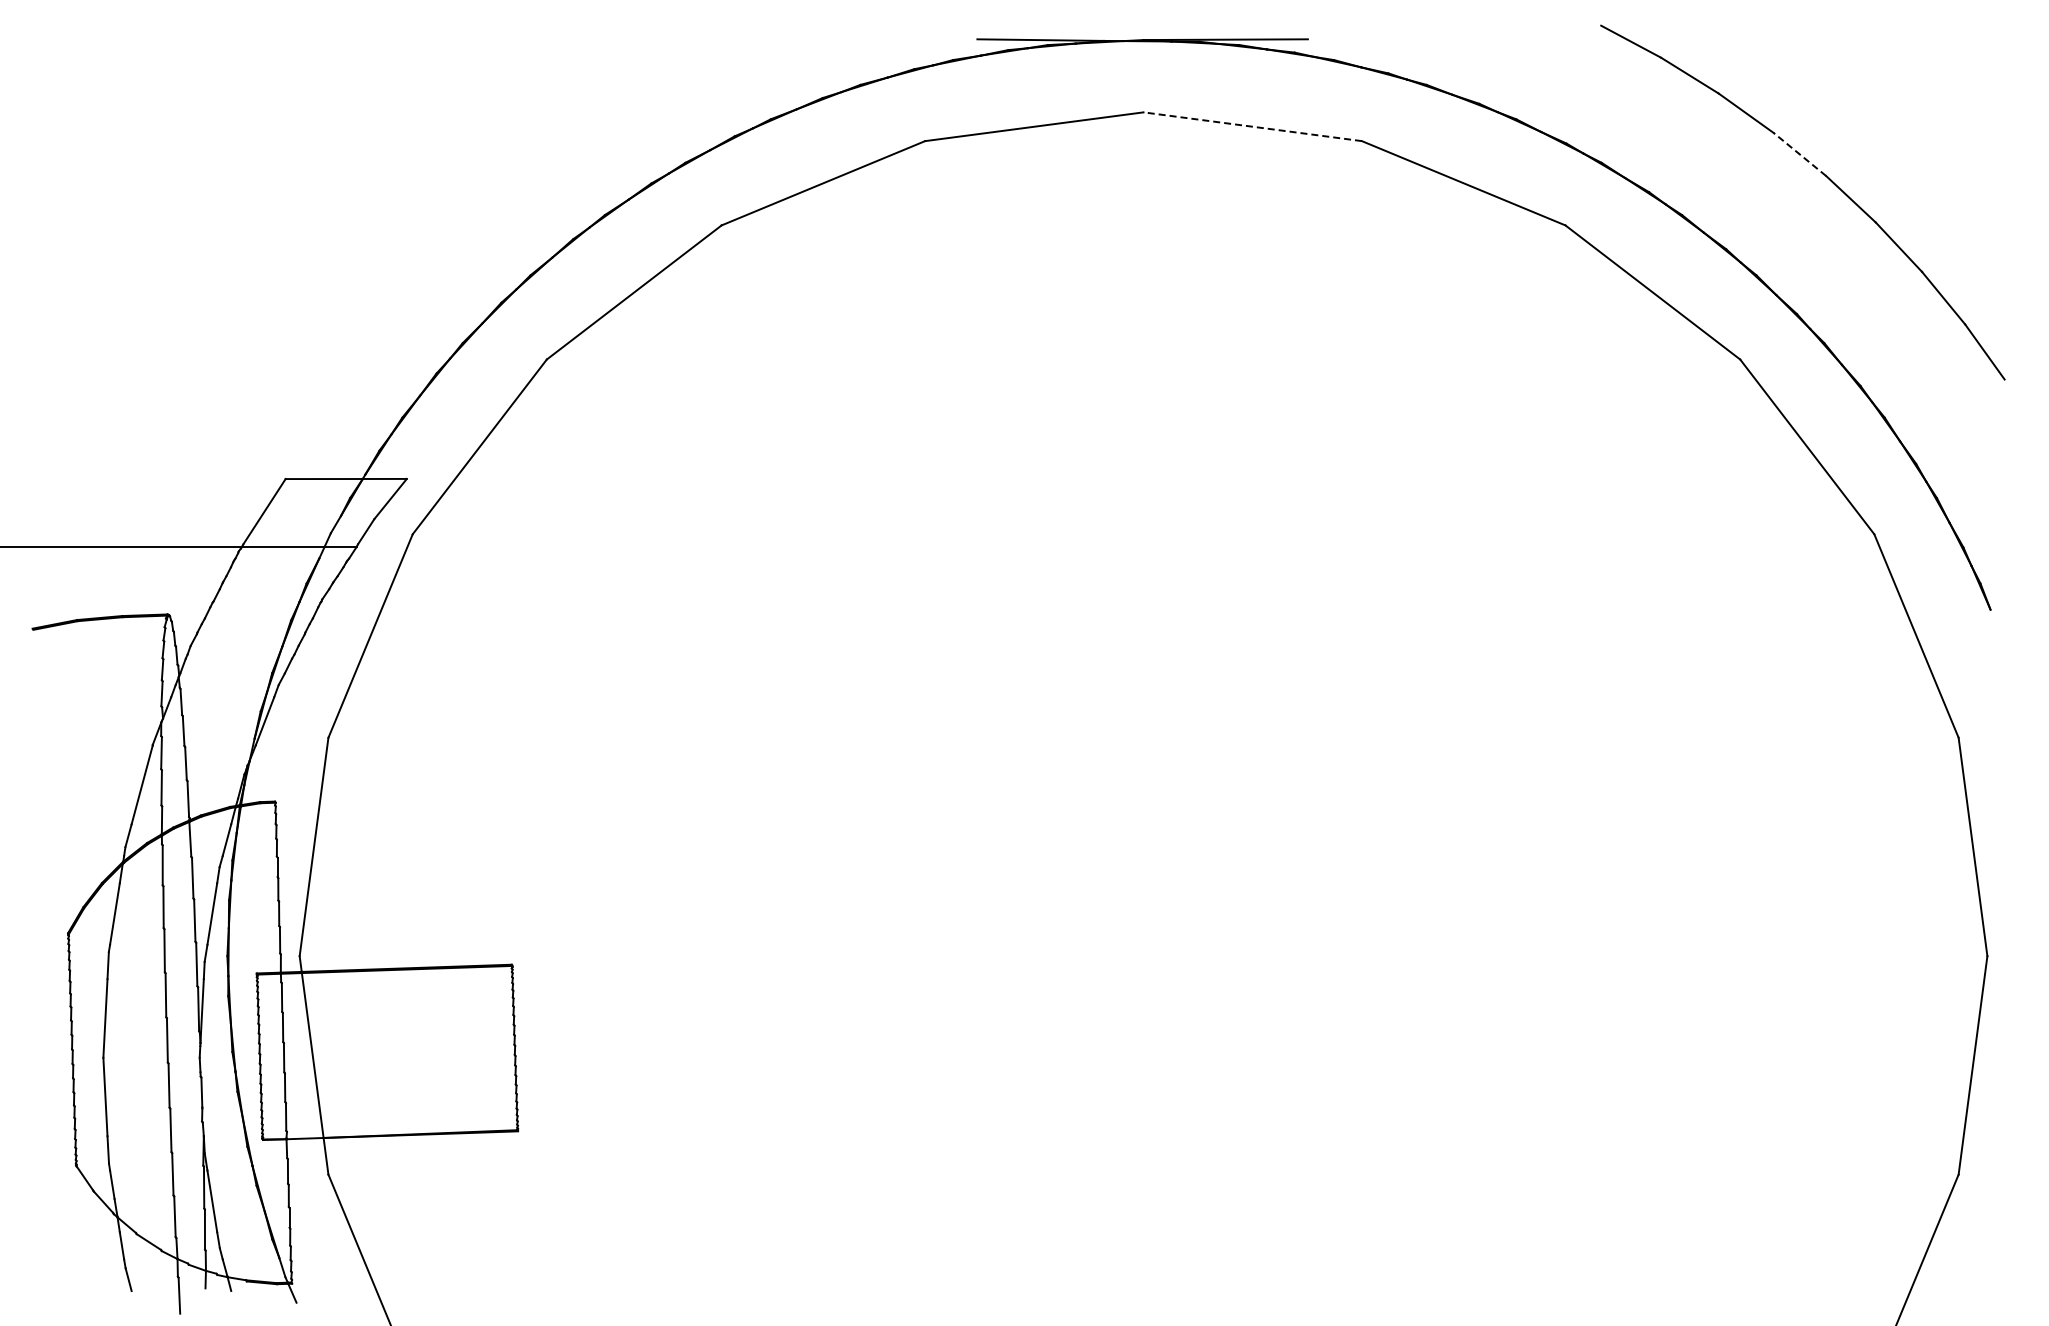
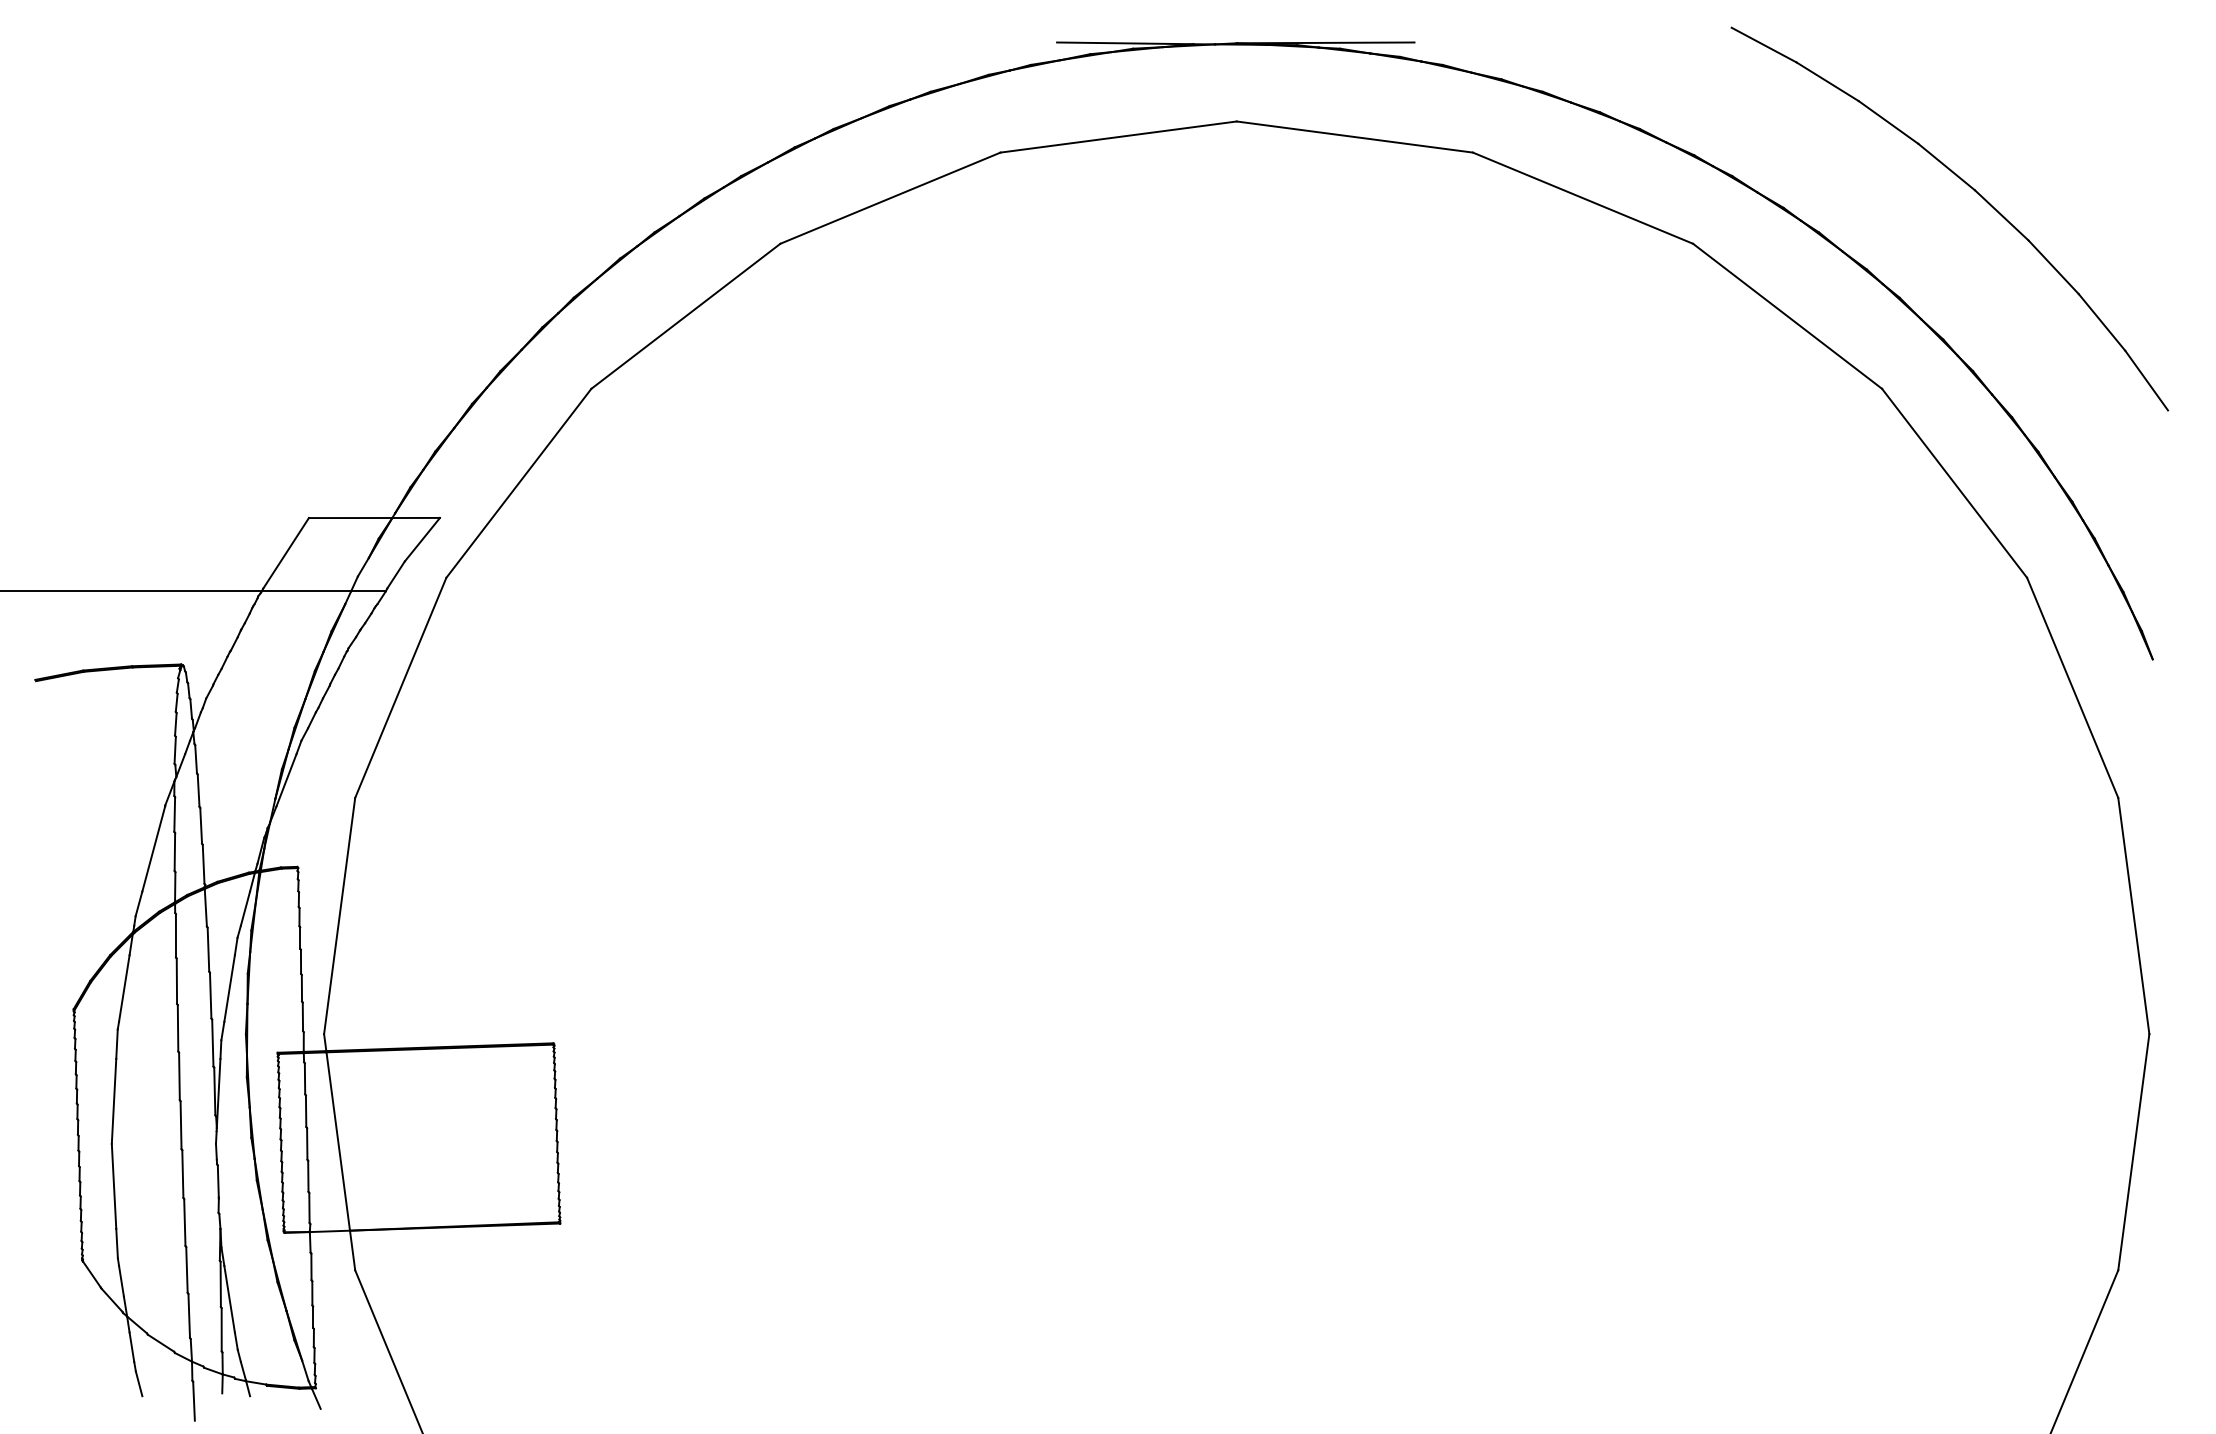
line: (1252, 126) -> (1354, 136), dashed -> solid
line: (1799, 154) -> (1946, 167), dashed -> solid

